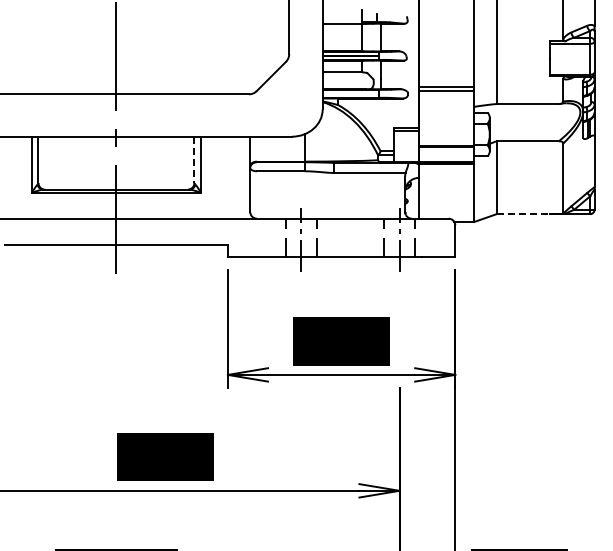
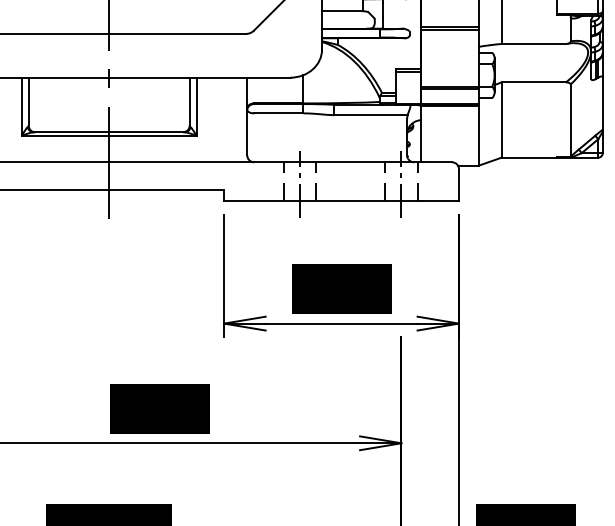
line: (194, 160) -> (189, 102), dashed -> solid
line: (523, 214) -> (529, 158), dashed -> solid

